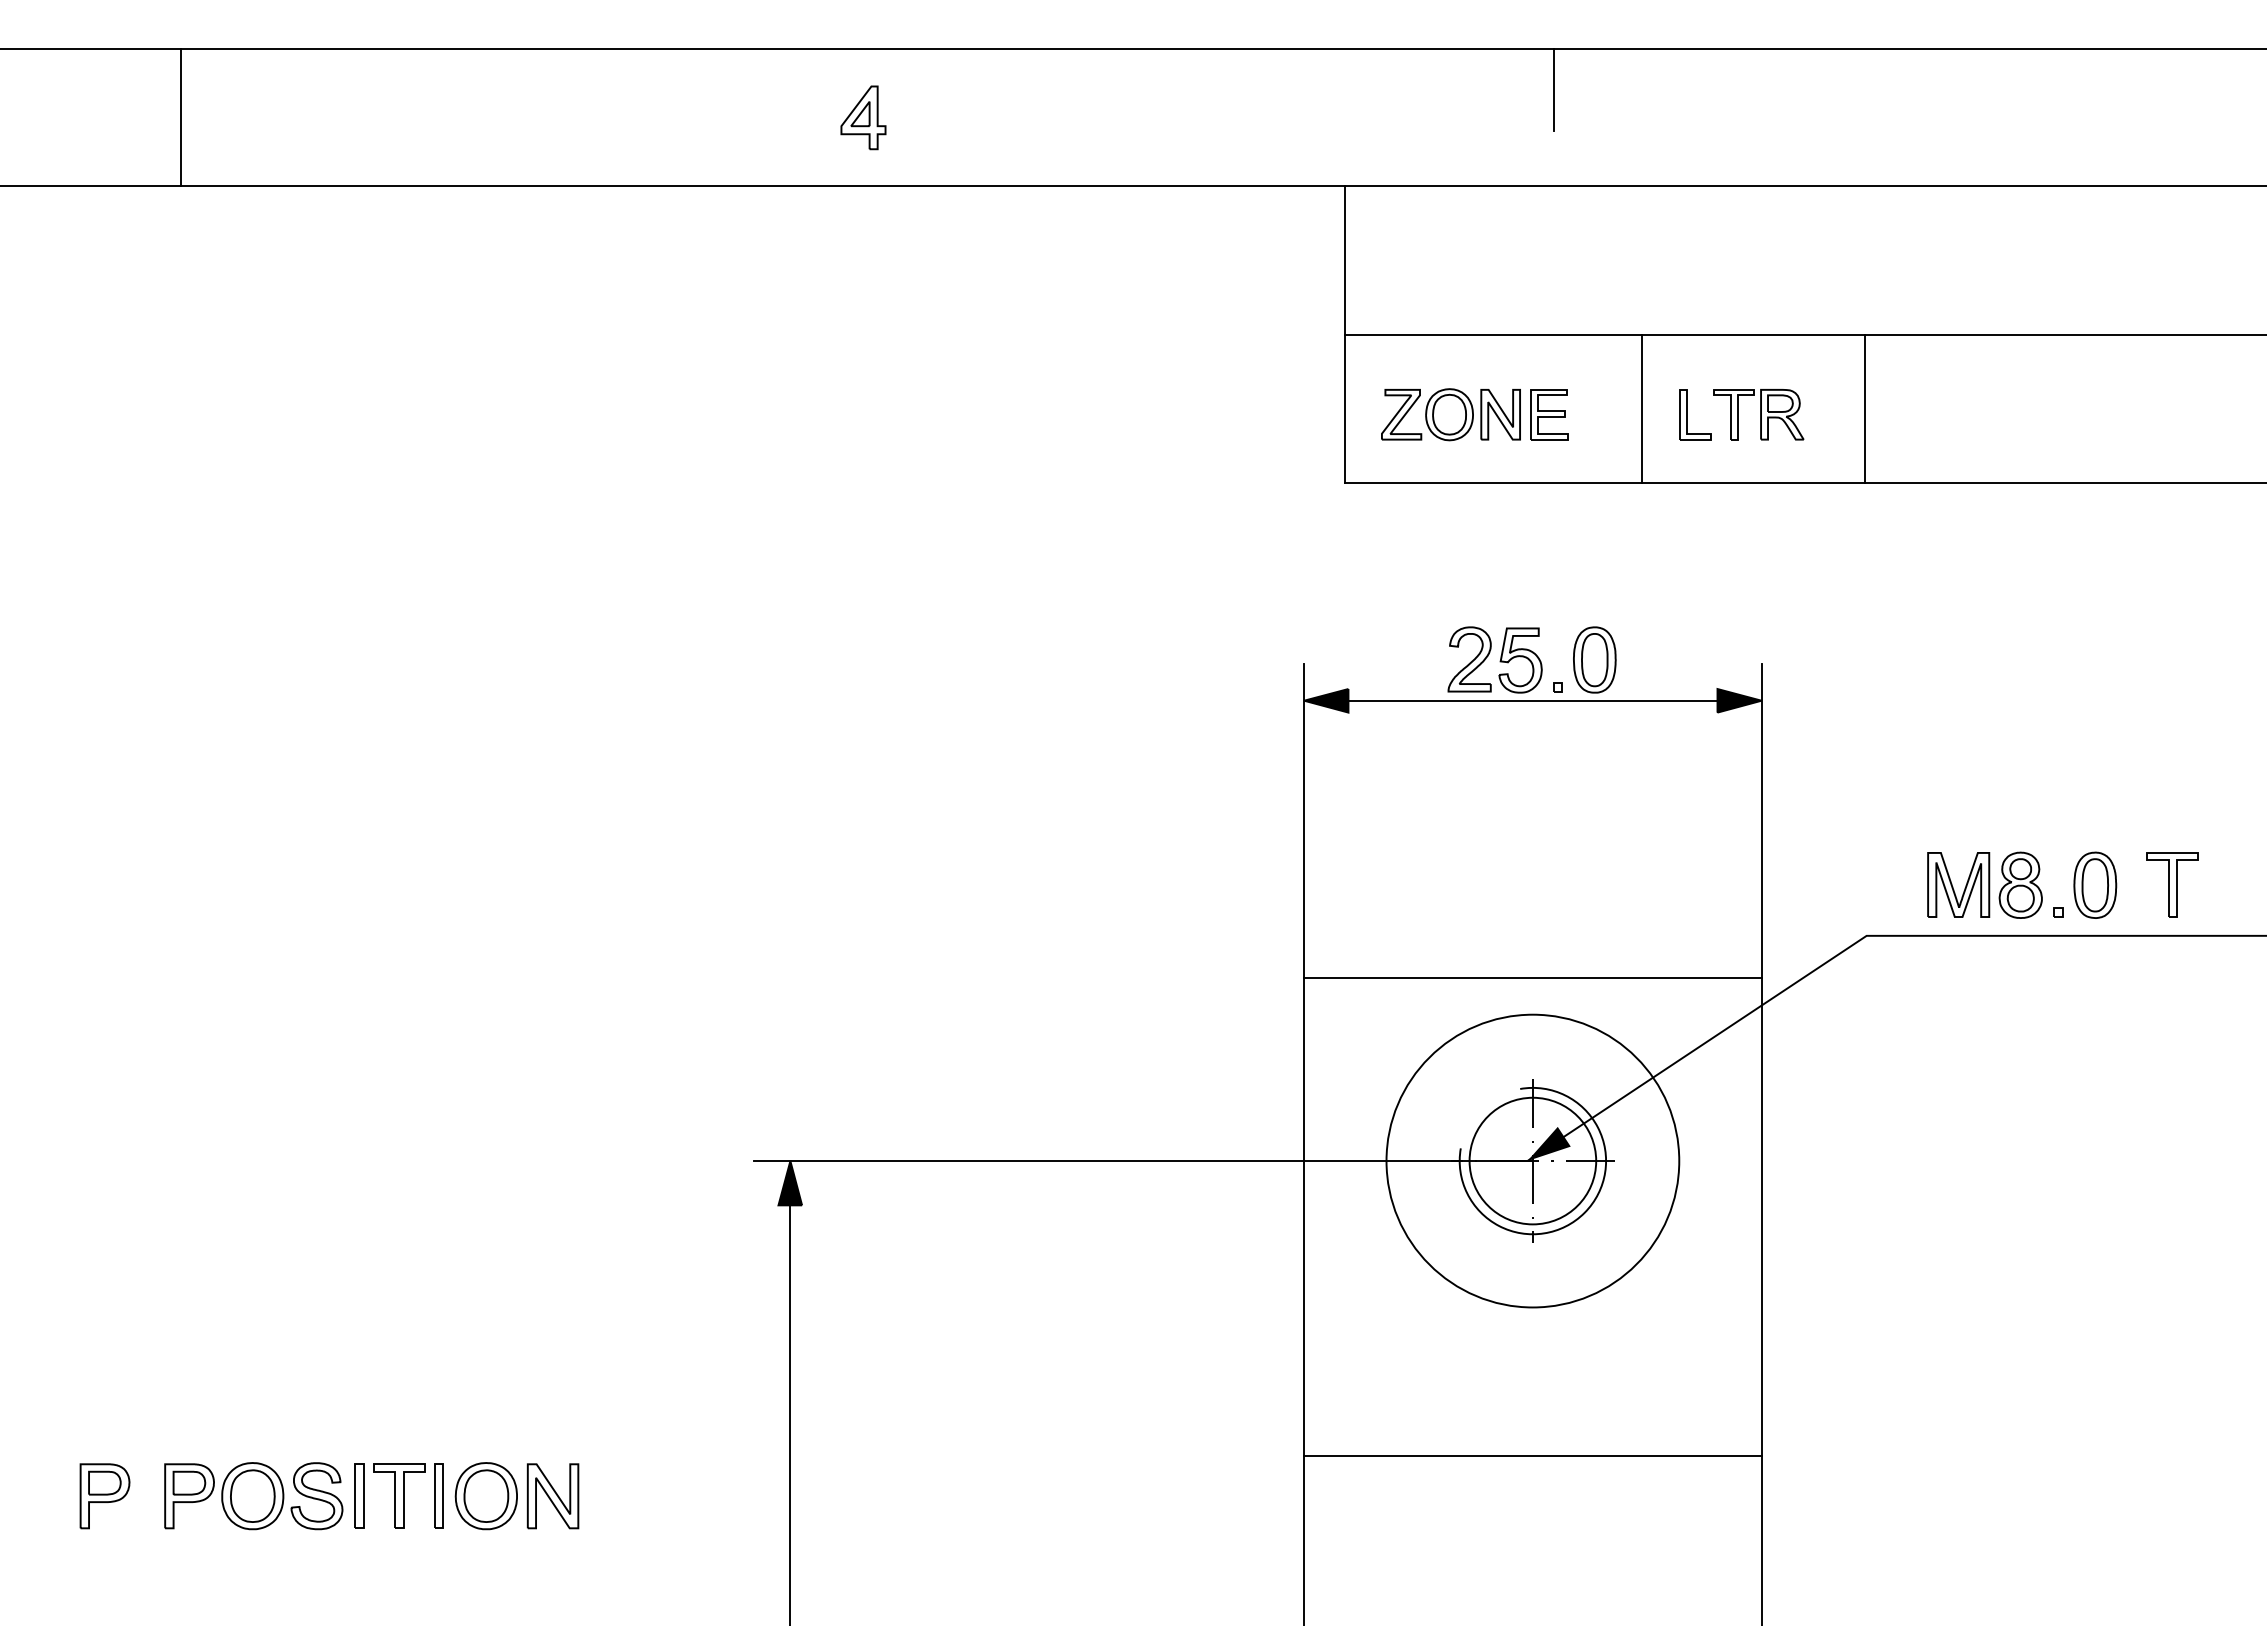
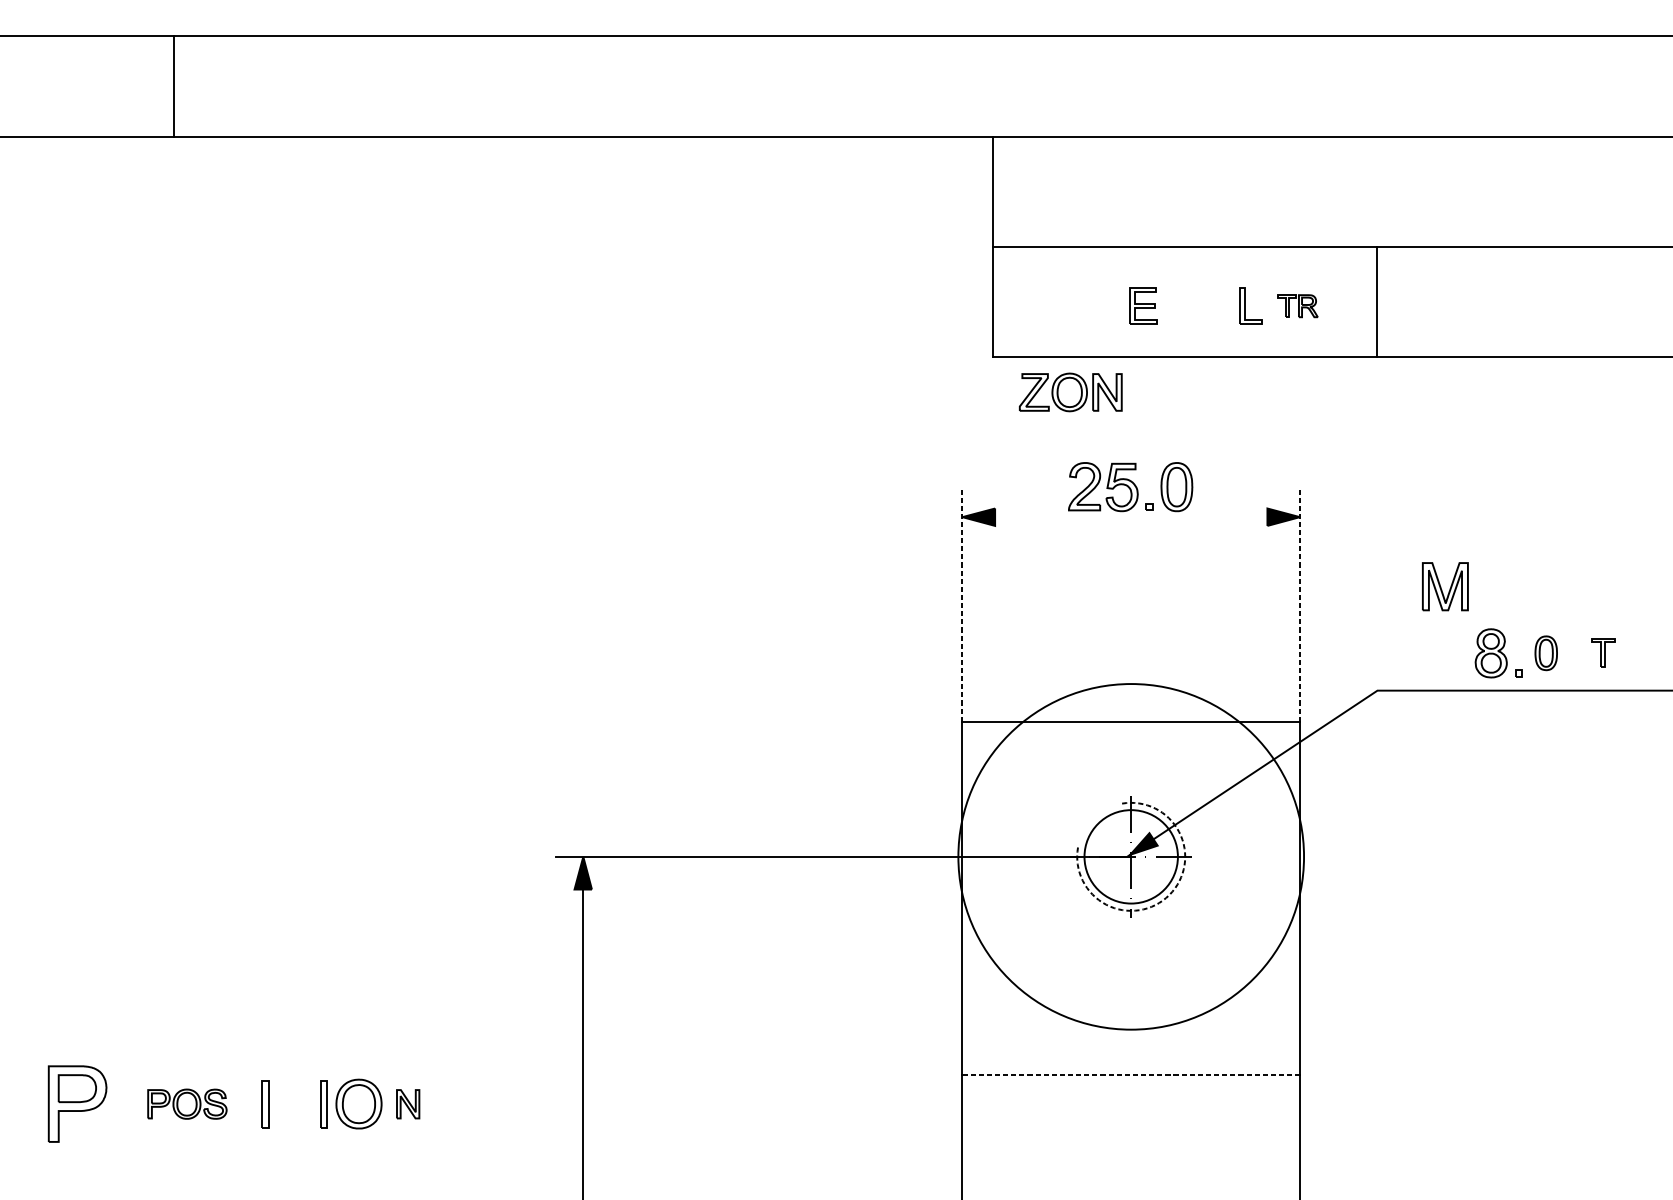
line: (1553, 89) -> (1146, 66), removed
line: (181, 117) -> (173, 86), moved
part: (863, 117) -> (637, 86), removed
line: (1642, 408) -> (1212, 301), removed
part: (1450, 414) -> (1070, 392), moved
part: (1758, 414) -> (1297, 305), size x0.6
line: (1532, 700) -> (1130, 516), removed
line: (1304, 821) -> (962, 606), solid -> dashed
line: (1761, 821) -> (1299, 606), solid -> dashed
part: (1958, 884) -> (1445, 586), moved
part: (2095, 884) -> (1546, 652), size x0.7
part: (2172, 884) -> (1603, 652), size x0.6
circle: (1532, 1160) -> (1130, 856), size x1.6
arc: (1584, 1212) -> (1169, 894), solid -> dashed
line: (1532, 1456) -> (1130, 1074), solid -> dashed
part: (399, 1495) -> (294, 1103), removed
part: (104, 1496) -> (77, 1104), size x1.6
part: (253, 1496) -> (187, 1104), size x0.6
part: (552, 1496) -> (407, 1104), size x0.6

